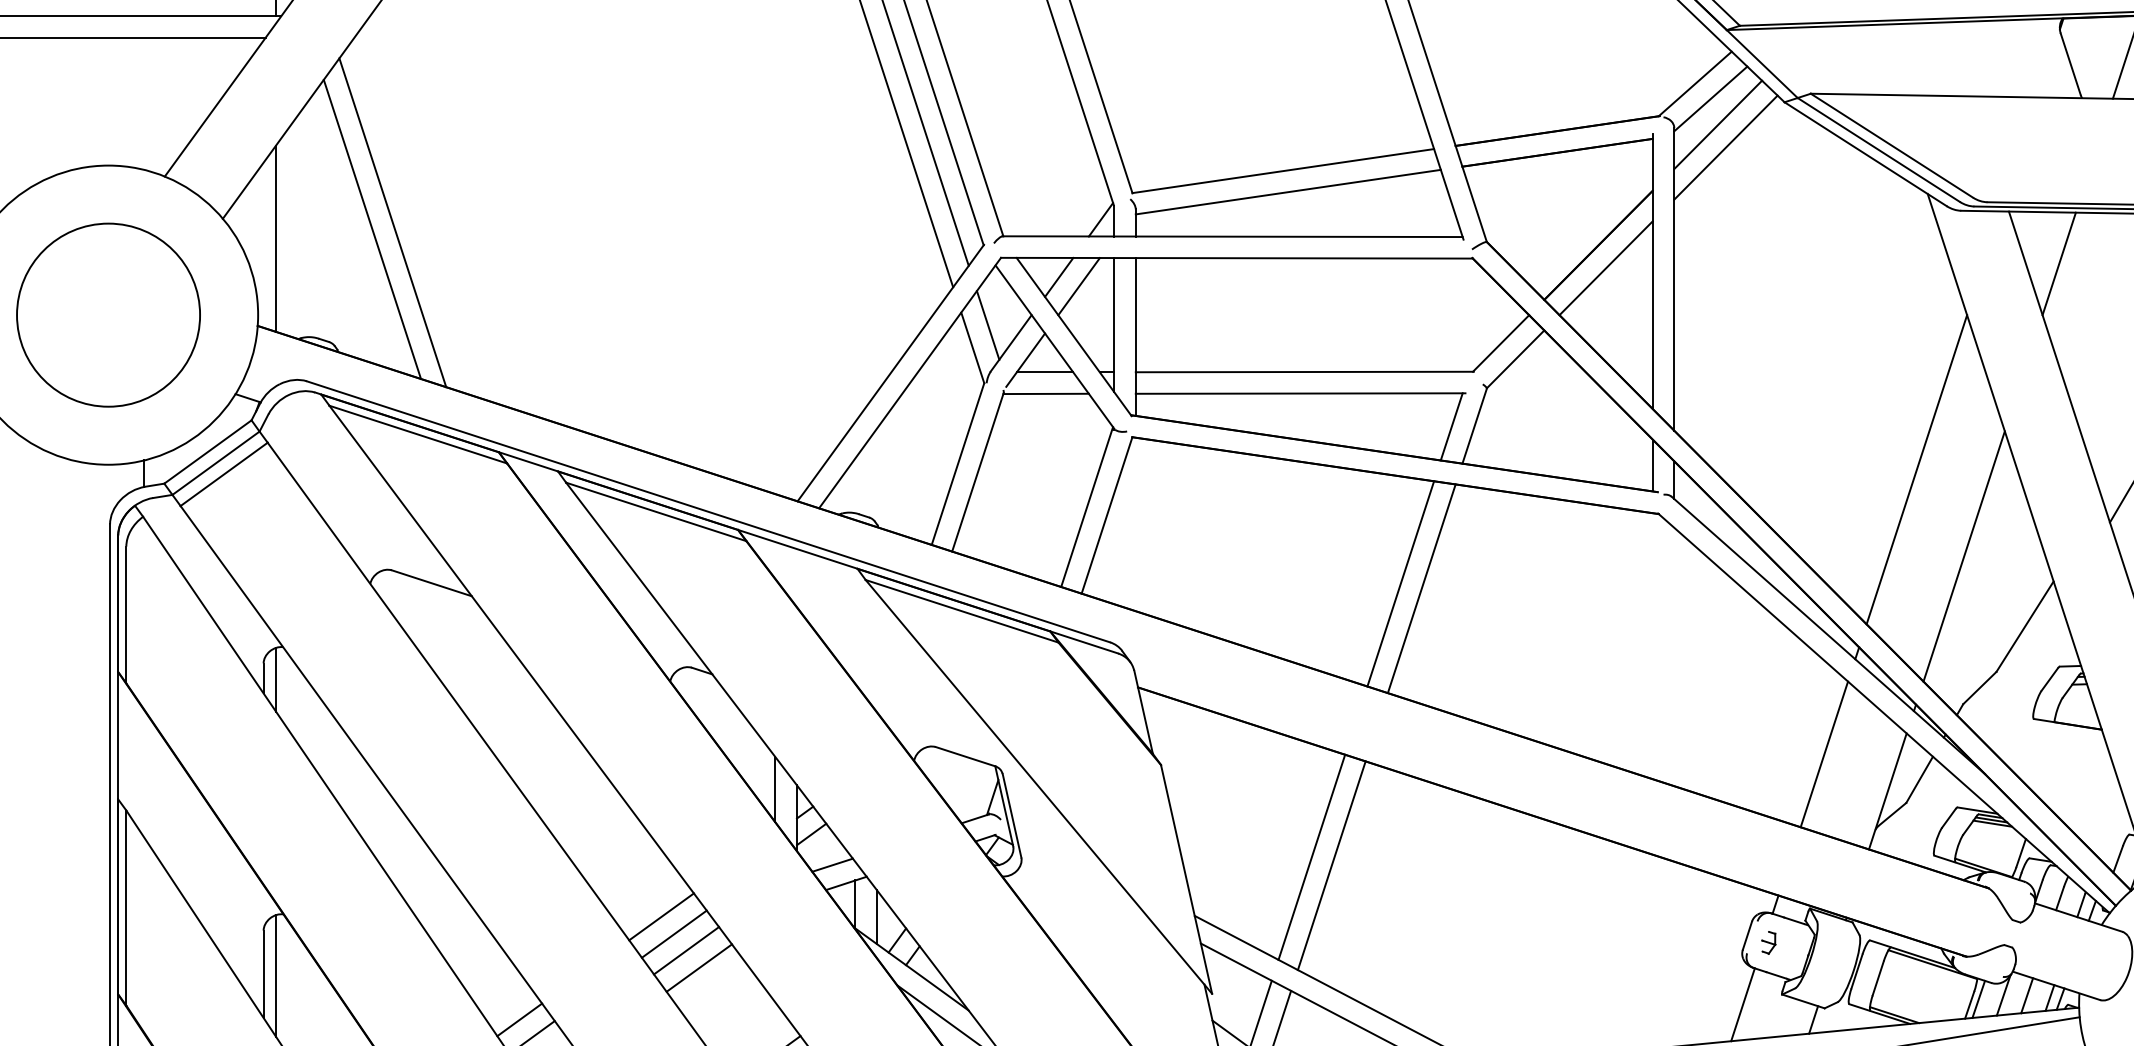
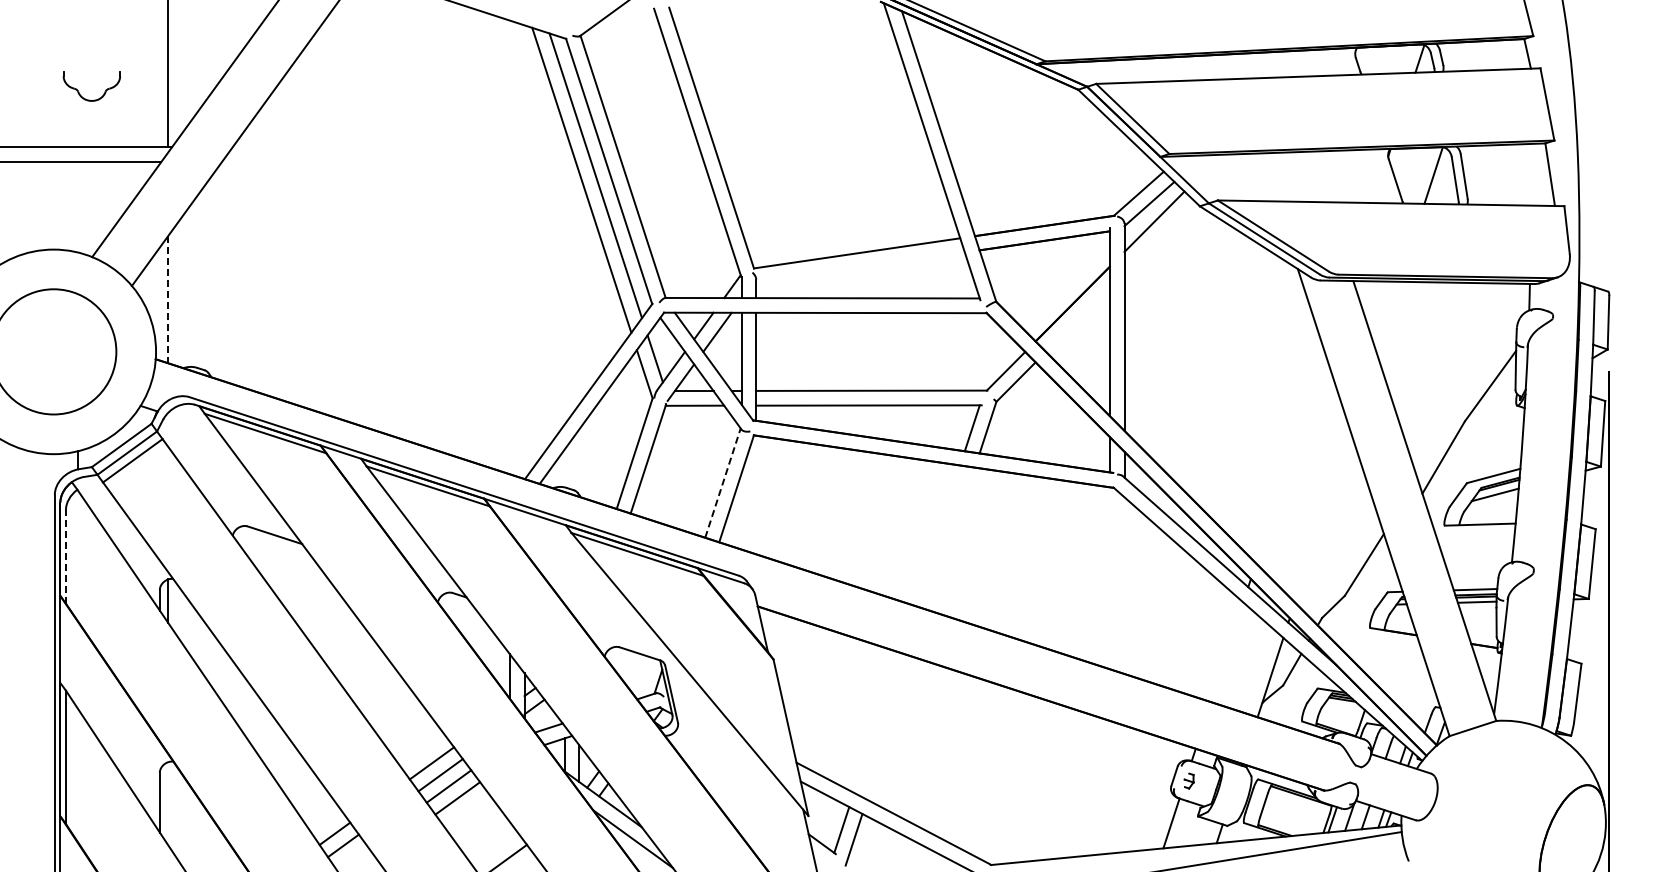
line: (1725, 146) -> (1159, 236), removed
line: (1288, 191) -> (860, 267), removed
line: (391, 222) -> (247, 288), removed
line: (372, 229) -> (234, 293), removed
line: (276, 238) -> (168, 299), solid -> dashed
line: (2058, 263) -> (1387, 316), removed
line: (1605, 267) -> (1077, 319), removed
line: (1917, 469) -> (1290, 457), removed
line: (1087, 506) -> (723, 482), solid -> dashed
line: (1963, 555) -> (1322, 516), removed
line: (1400, 583) -> (937, 535), removed
line: (1421, 588) -> (951, 538), removed
line: (125, 614) -> (65, 556), solid -> dashed
line: (1823, 754) -> (1226, 652), removed
line: (1311, 857) -> (876, 722), removed
line: (1332, 865) -> (890, 728), removed
line: (276, 975) -> (168, 803), removed

